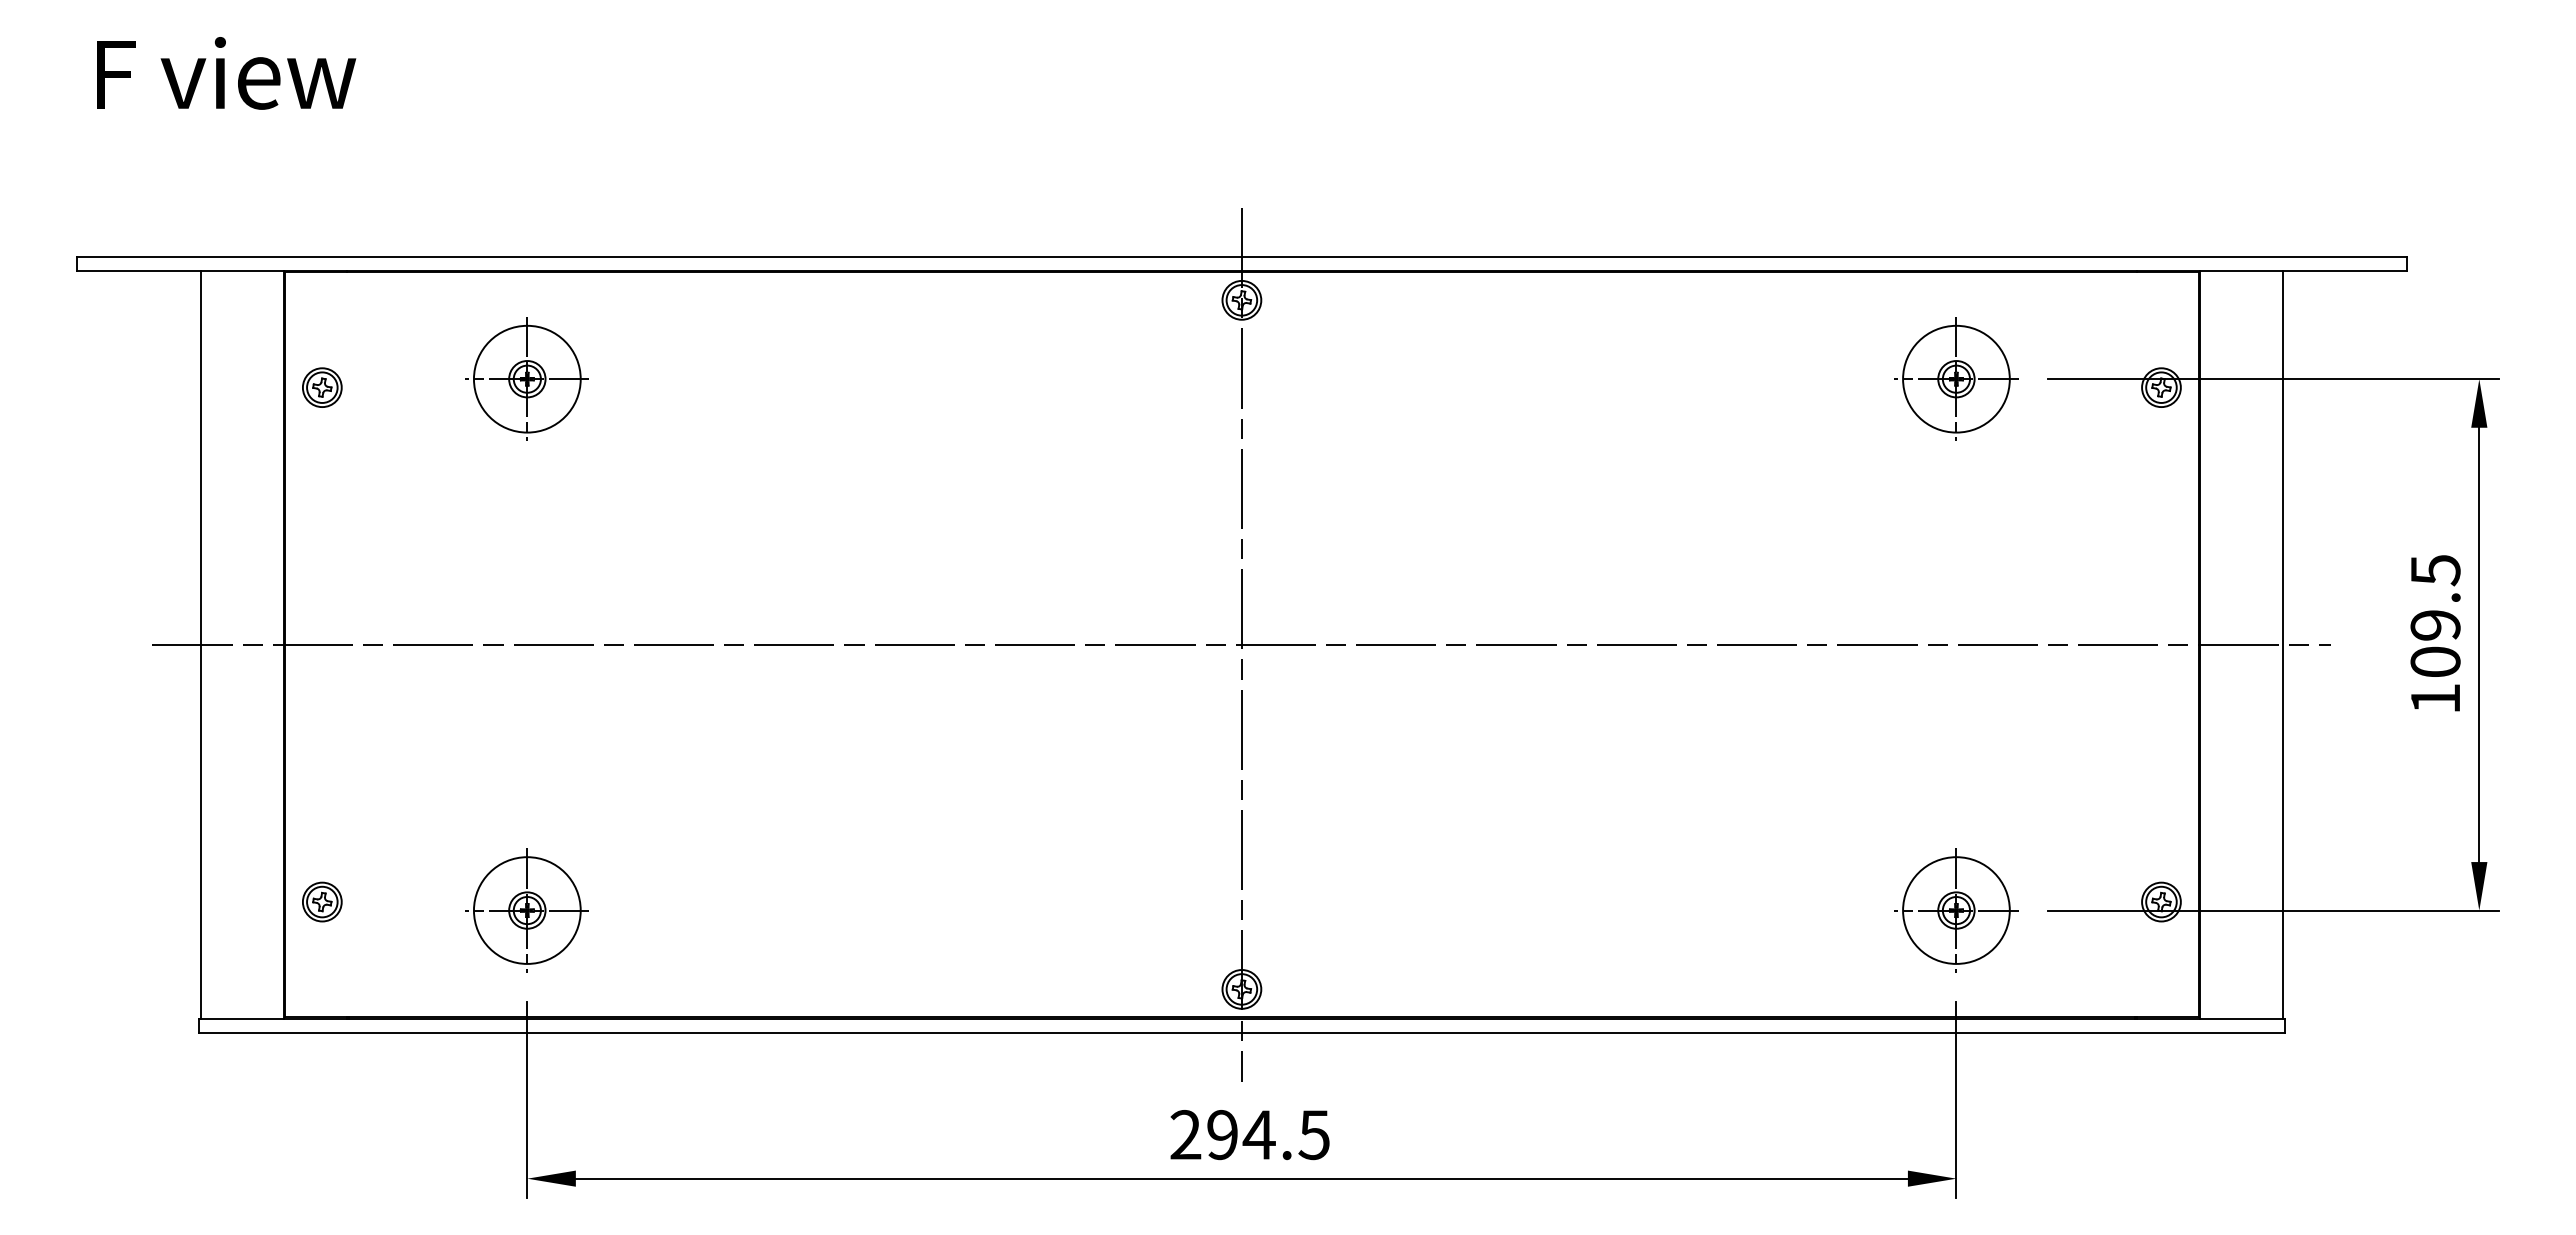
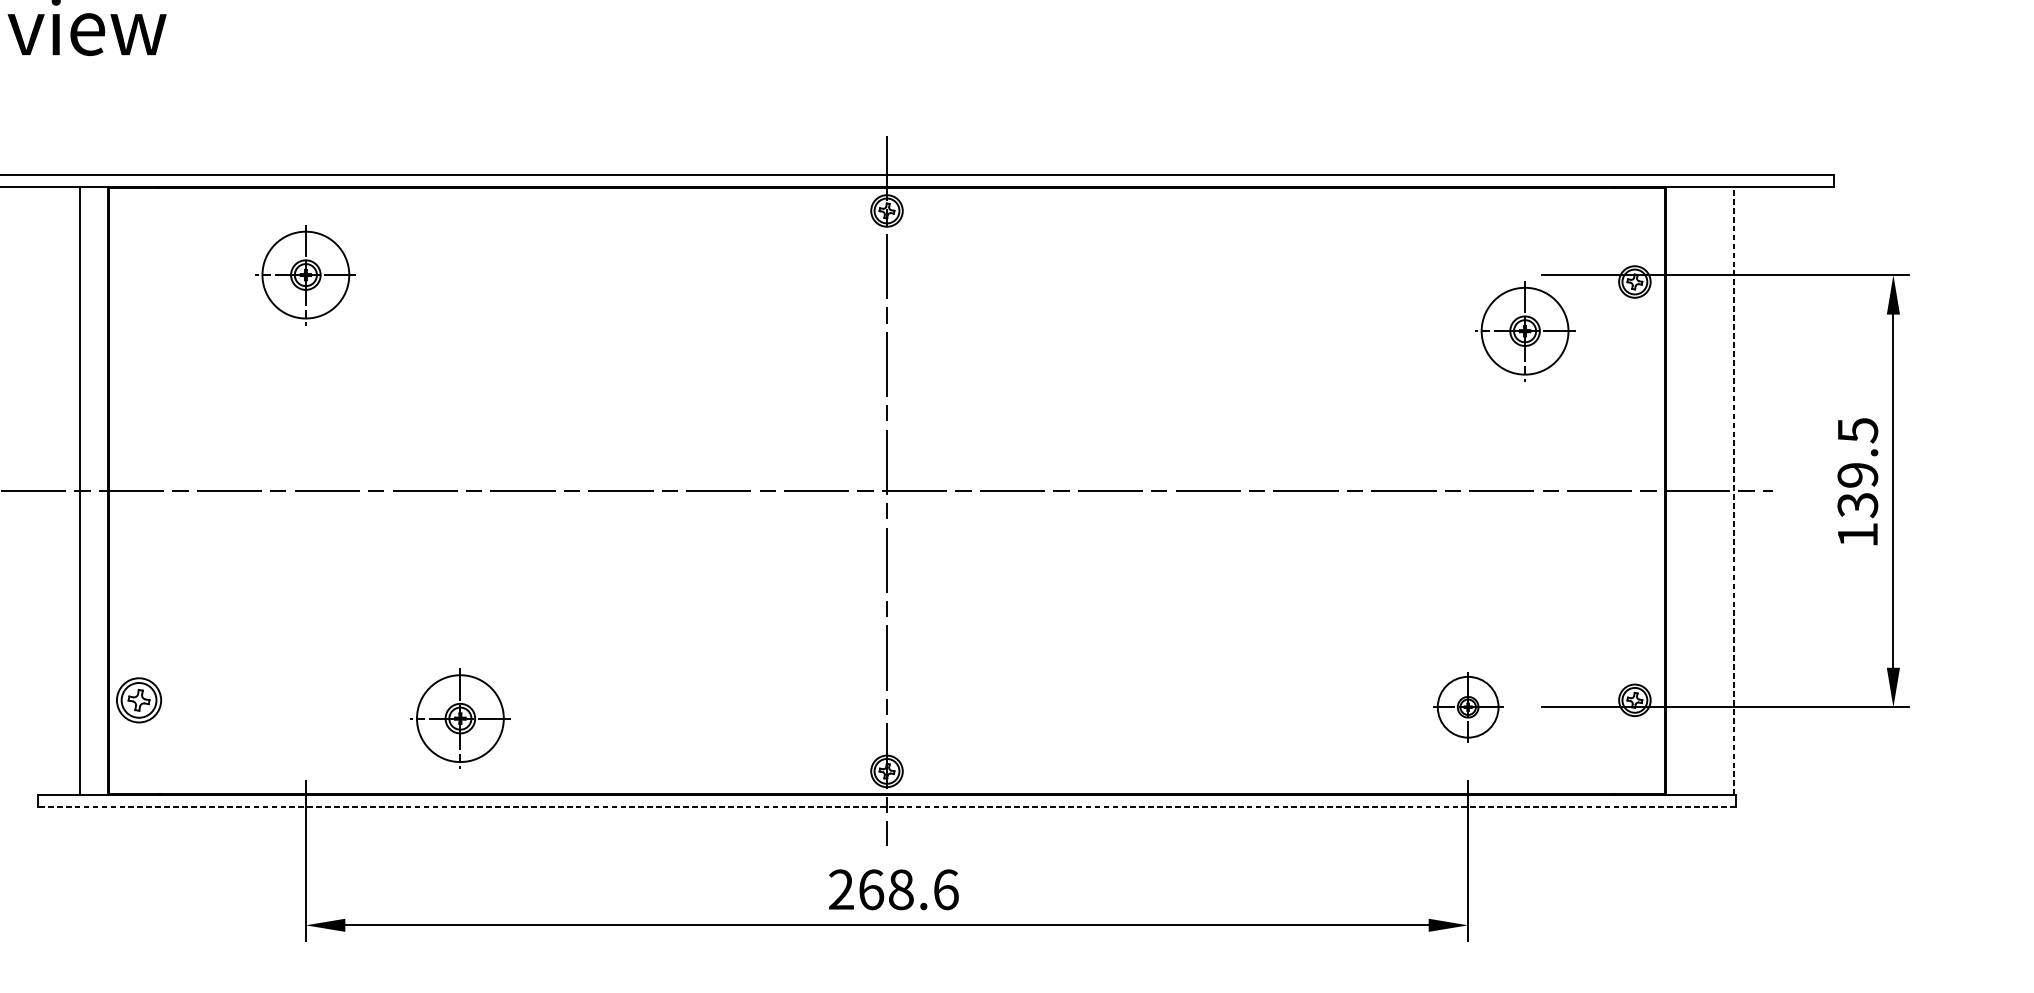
part: (1956, 378) -> (1525, 330), moved
part: (322, 387) -> (139, 281), removed
line: (201, 644) -> (79, 490), moved
line: (2282, 644) -> (1733, 490), solid -> dashed
text: (2435, 662) -> (1857, 505), 109.5 -> 139.5
part: (322, 901) -> (139, 699), size x1.4
part: (526, 910) -> (459, 718), moved
part: (1956, 910) -> (1468, 707), size x0.7
line: (1241, 1033) -> (886, 807), solid -> dashed
text: (1268, 1135) -> (908, 890), 294.5 -> 268.6

